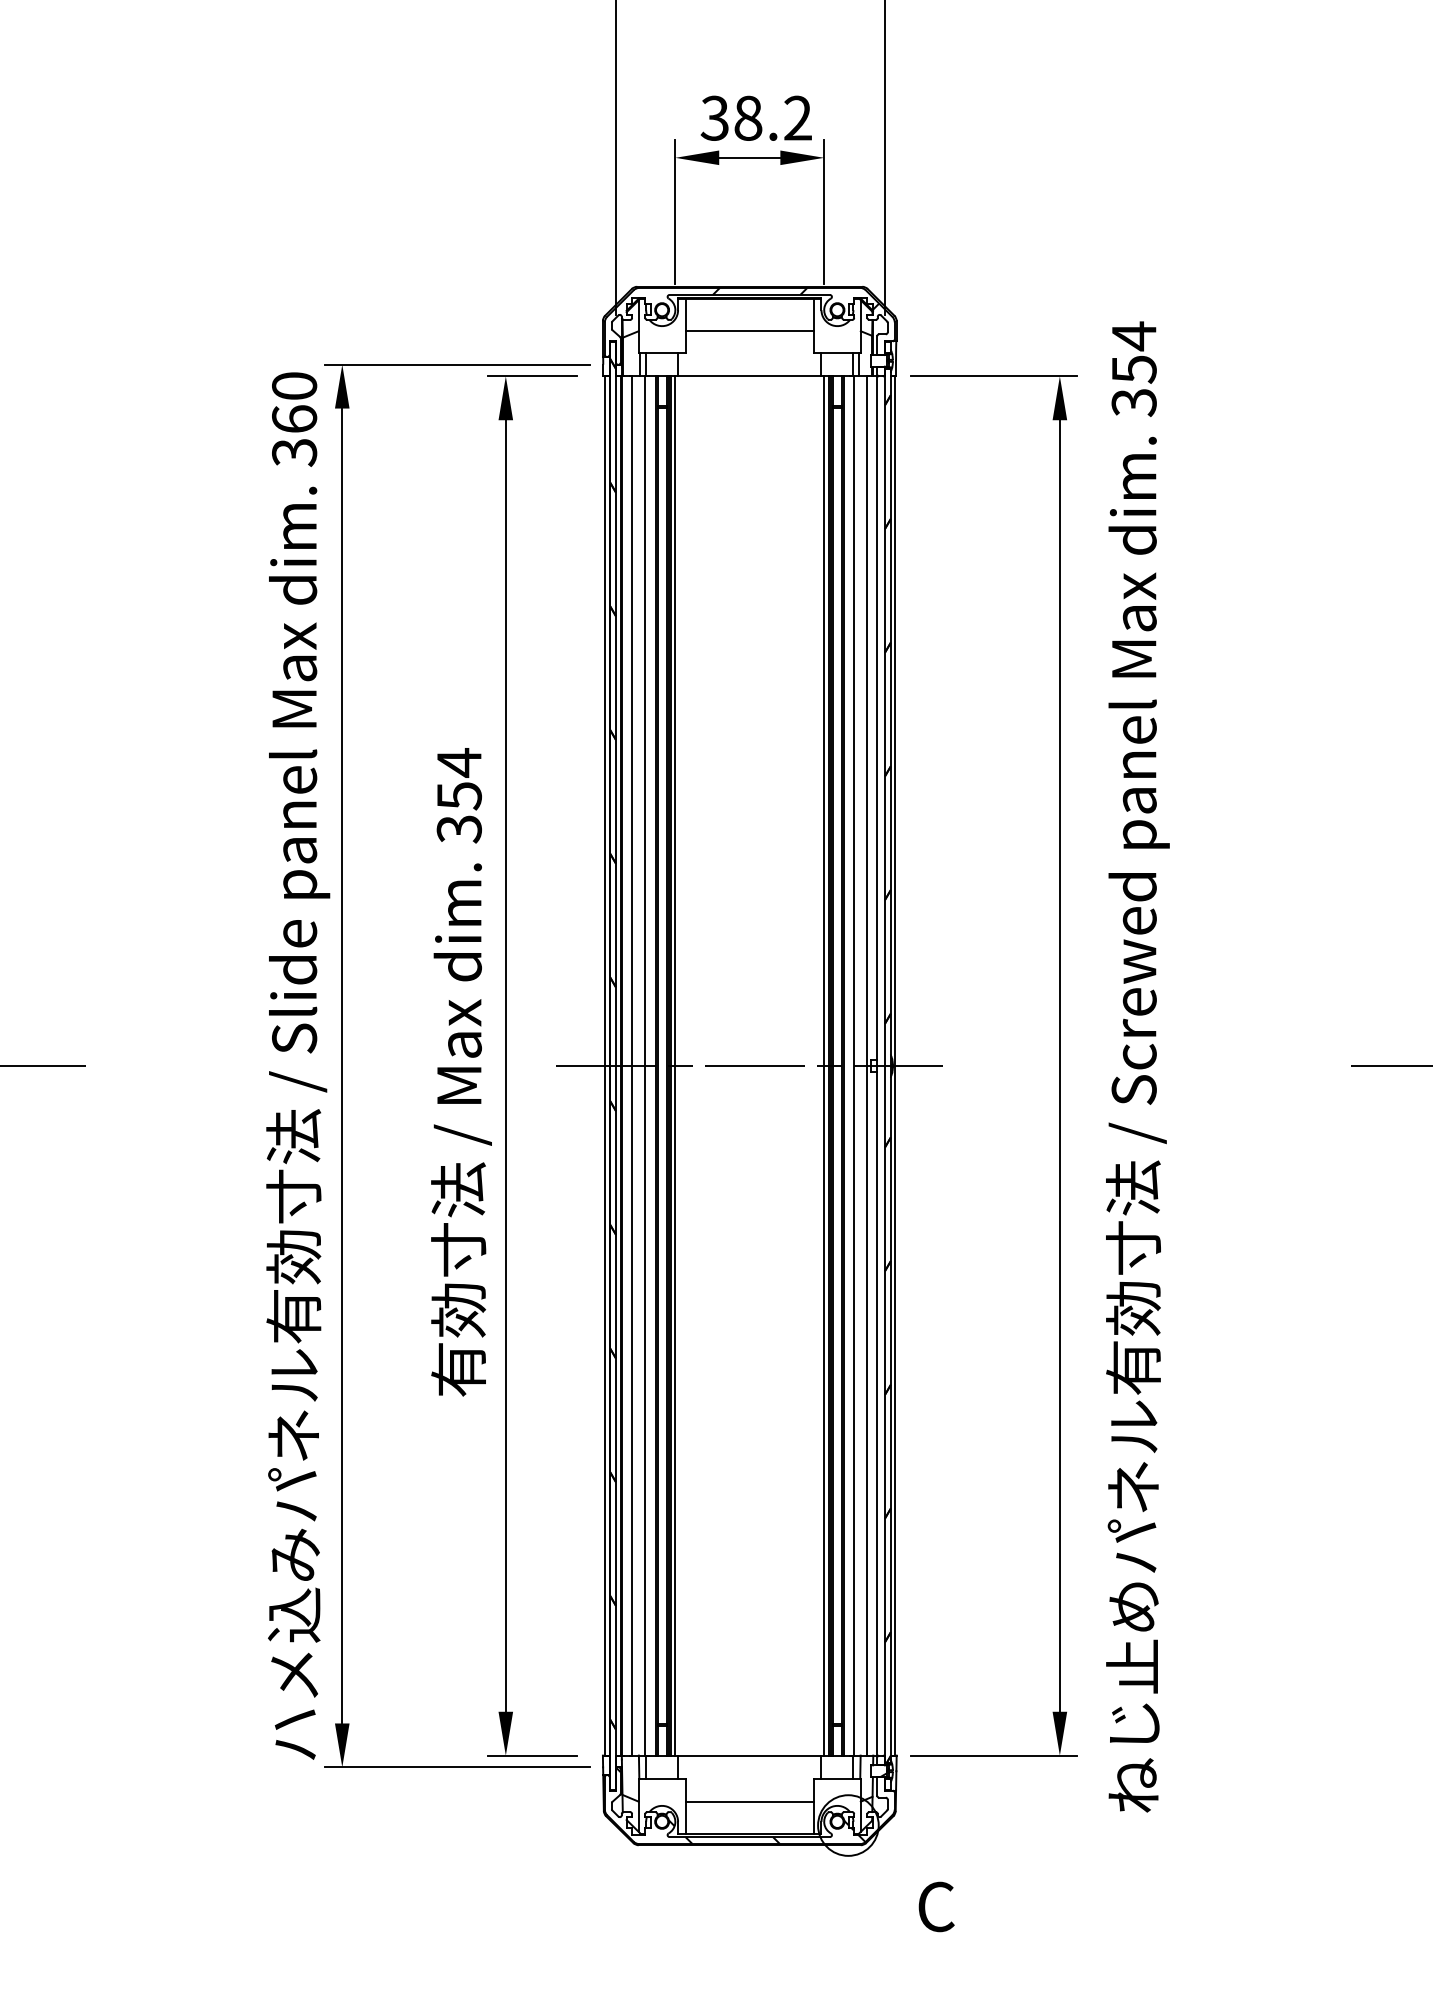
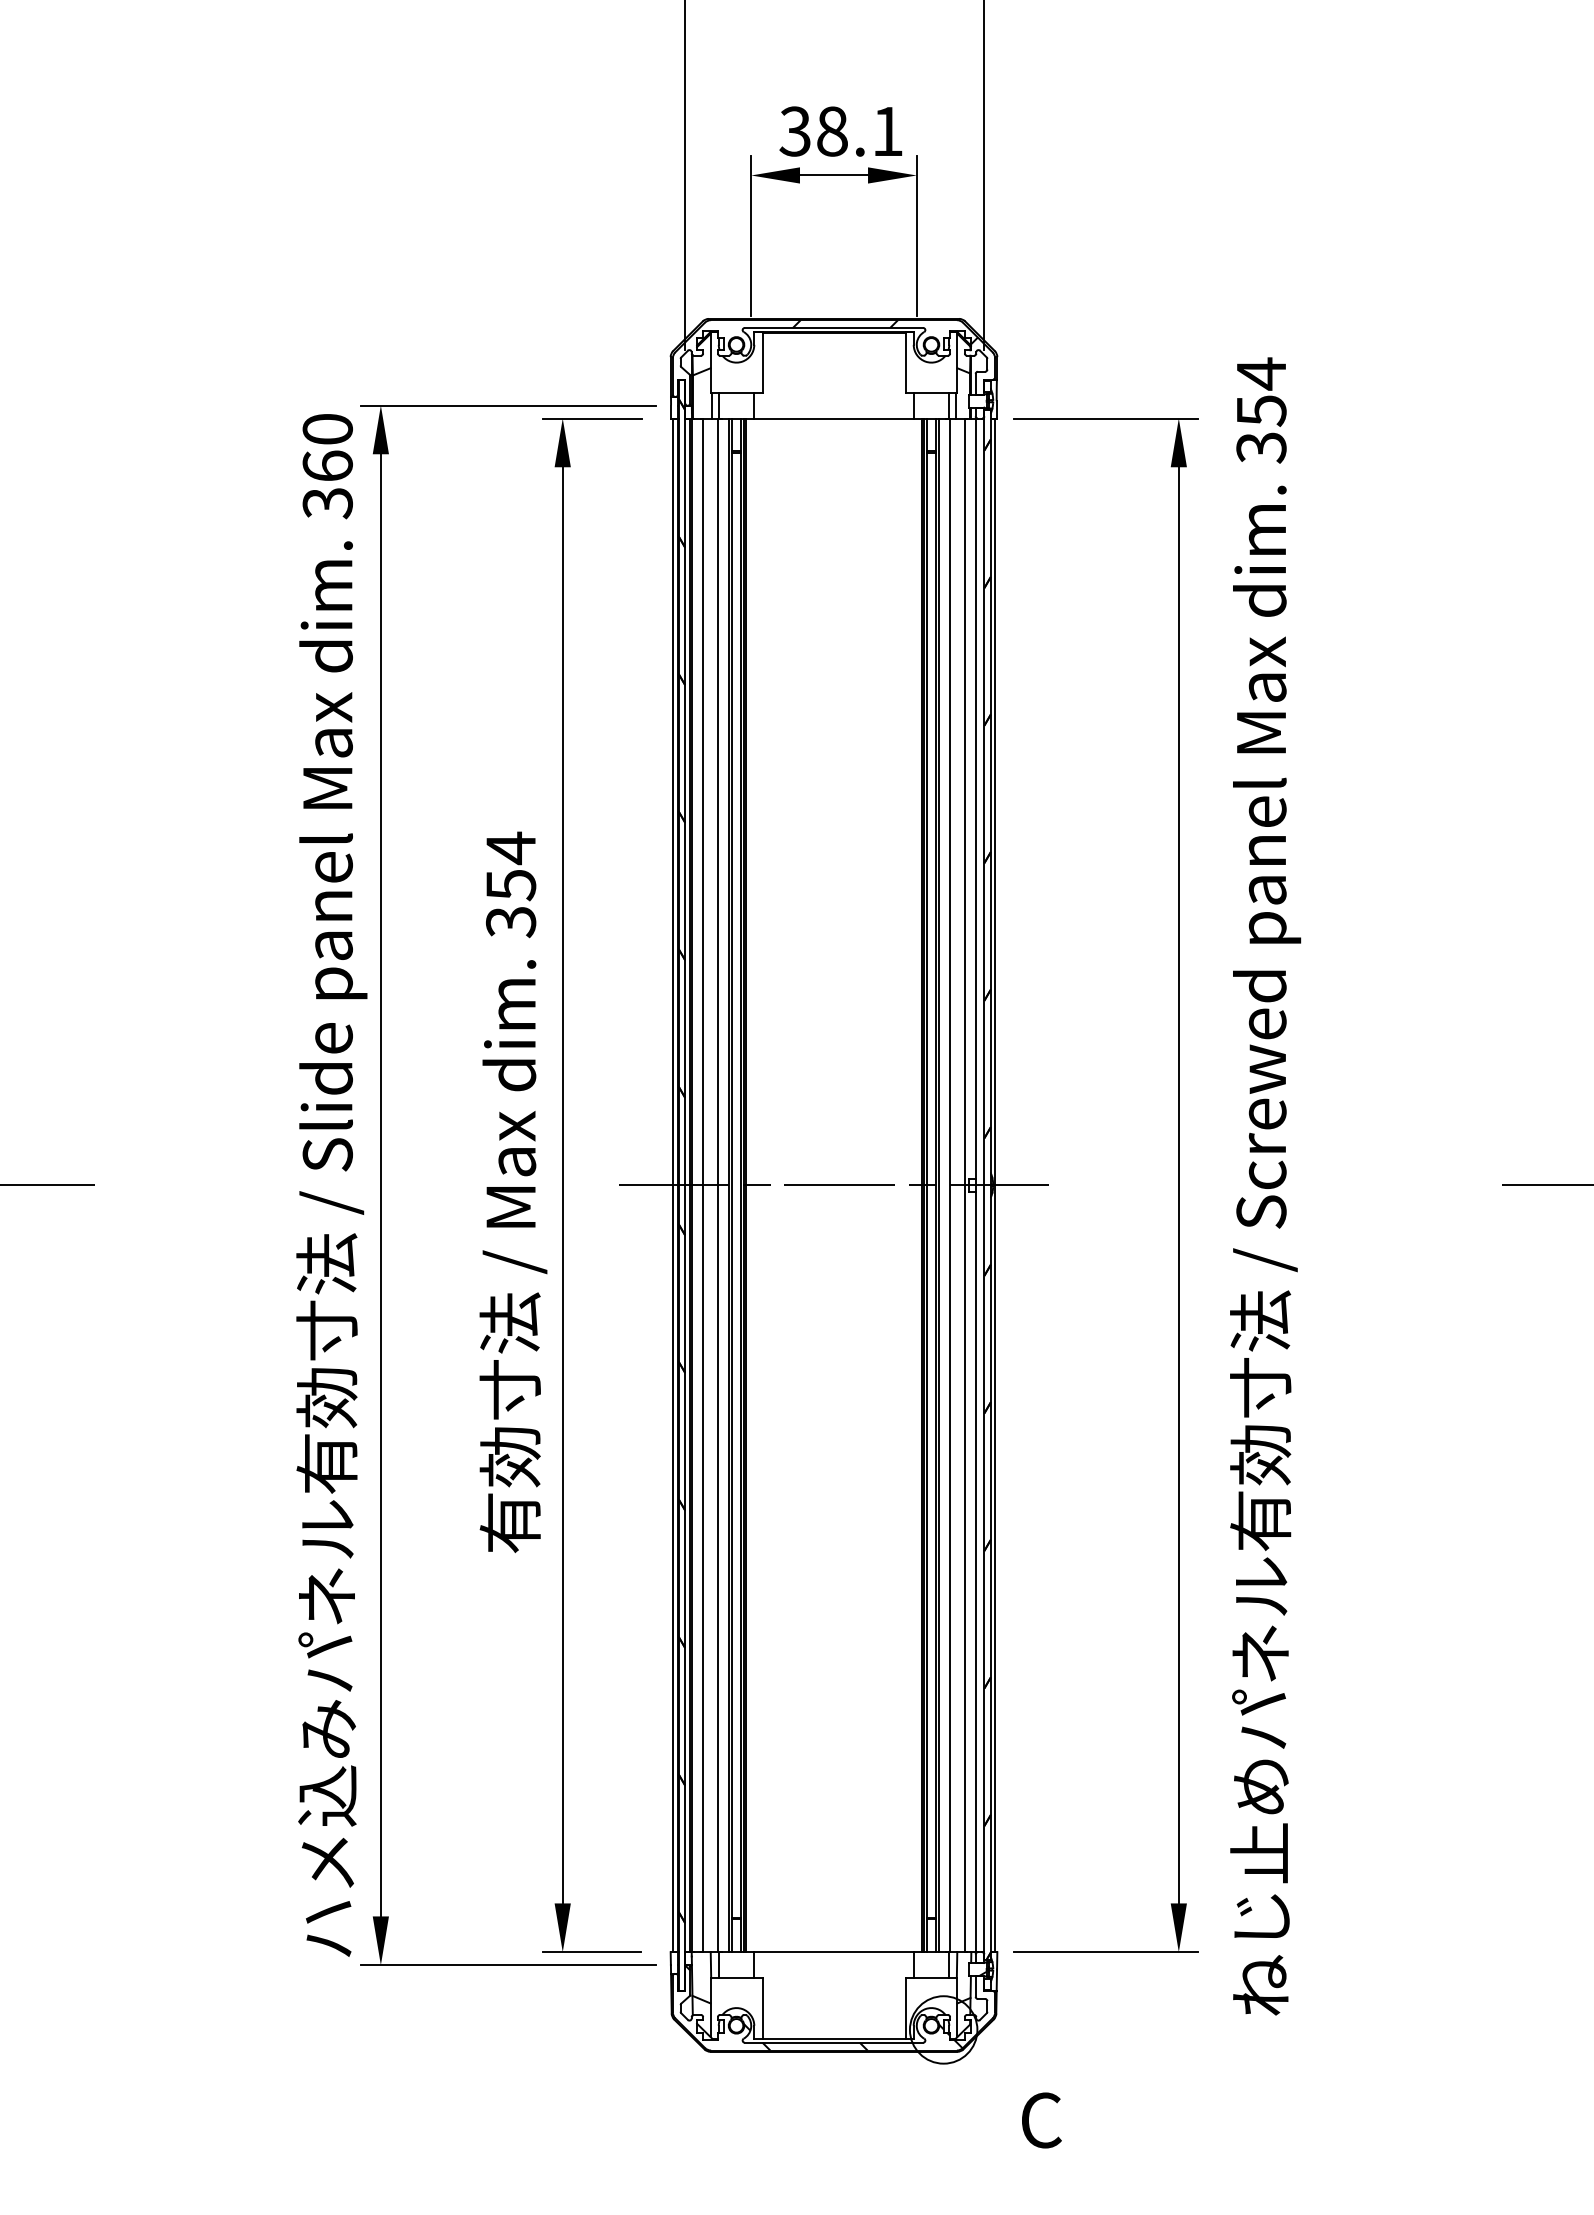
text: (797, 117) -> (887, 130), 38.2 -> 38.1
line: (749, 330) -> (833, 367), removed
line: (675, 1066) -> (751, 1185), removed
line: (823, 1066) -> (916, 1185), removed
line: (749, 1802) -> (833, 2004), removed

